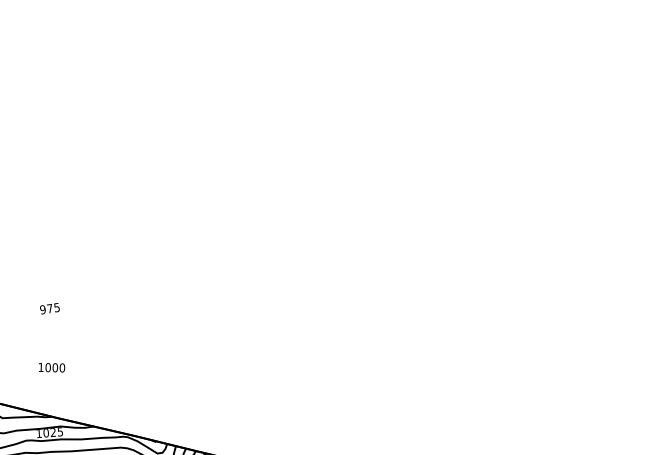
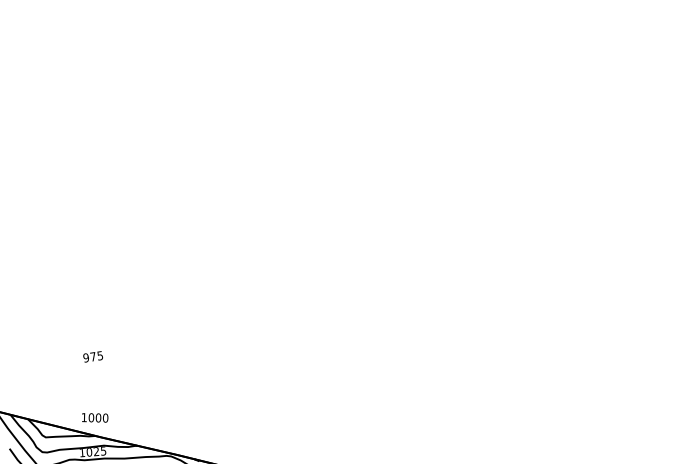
text: (49, 308) -> (92, 356), moved
text: (52, 367) -> (95, 417), moved

